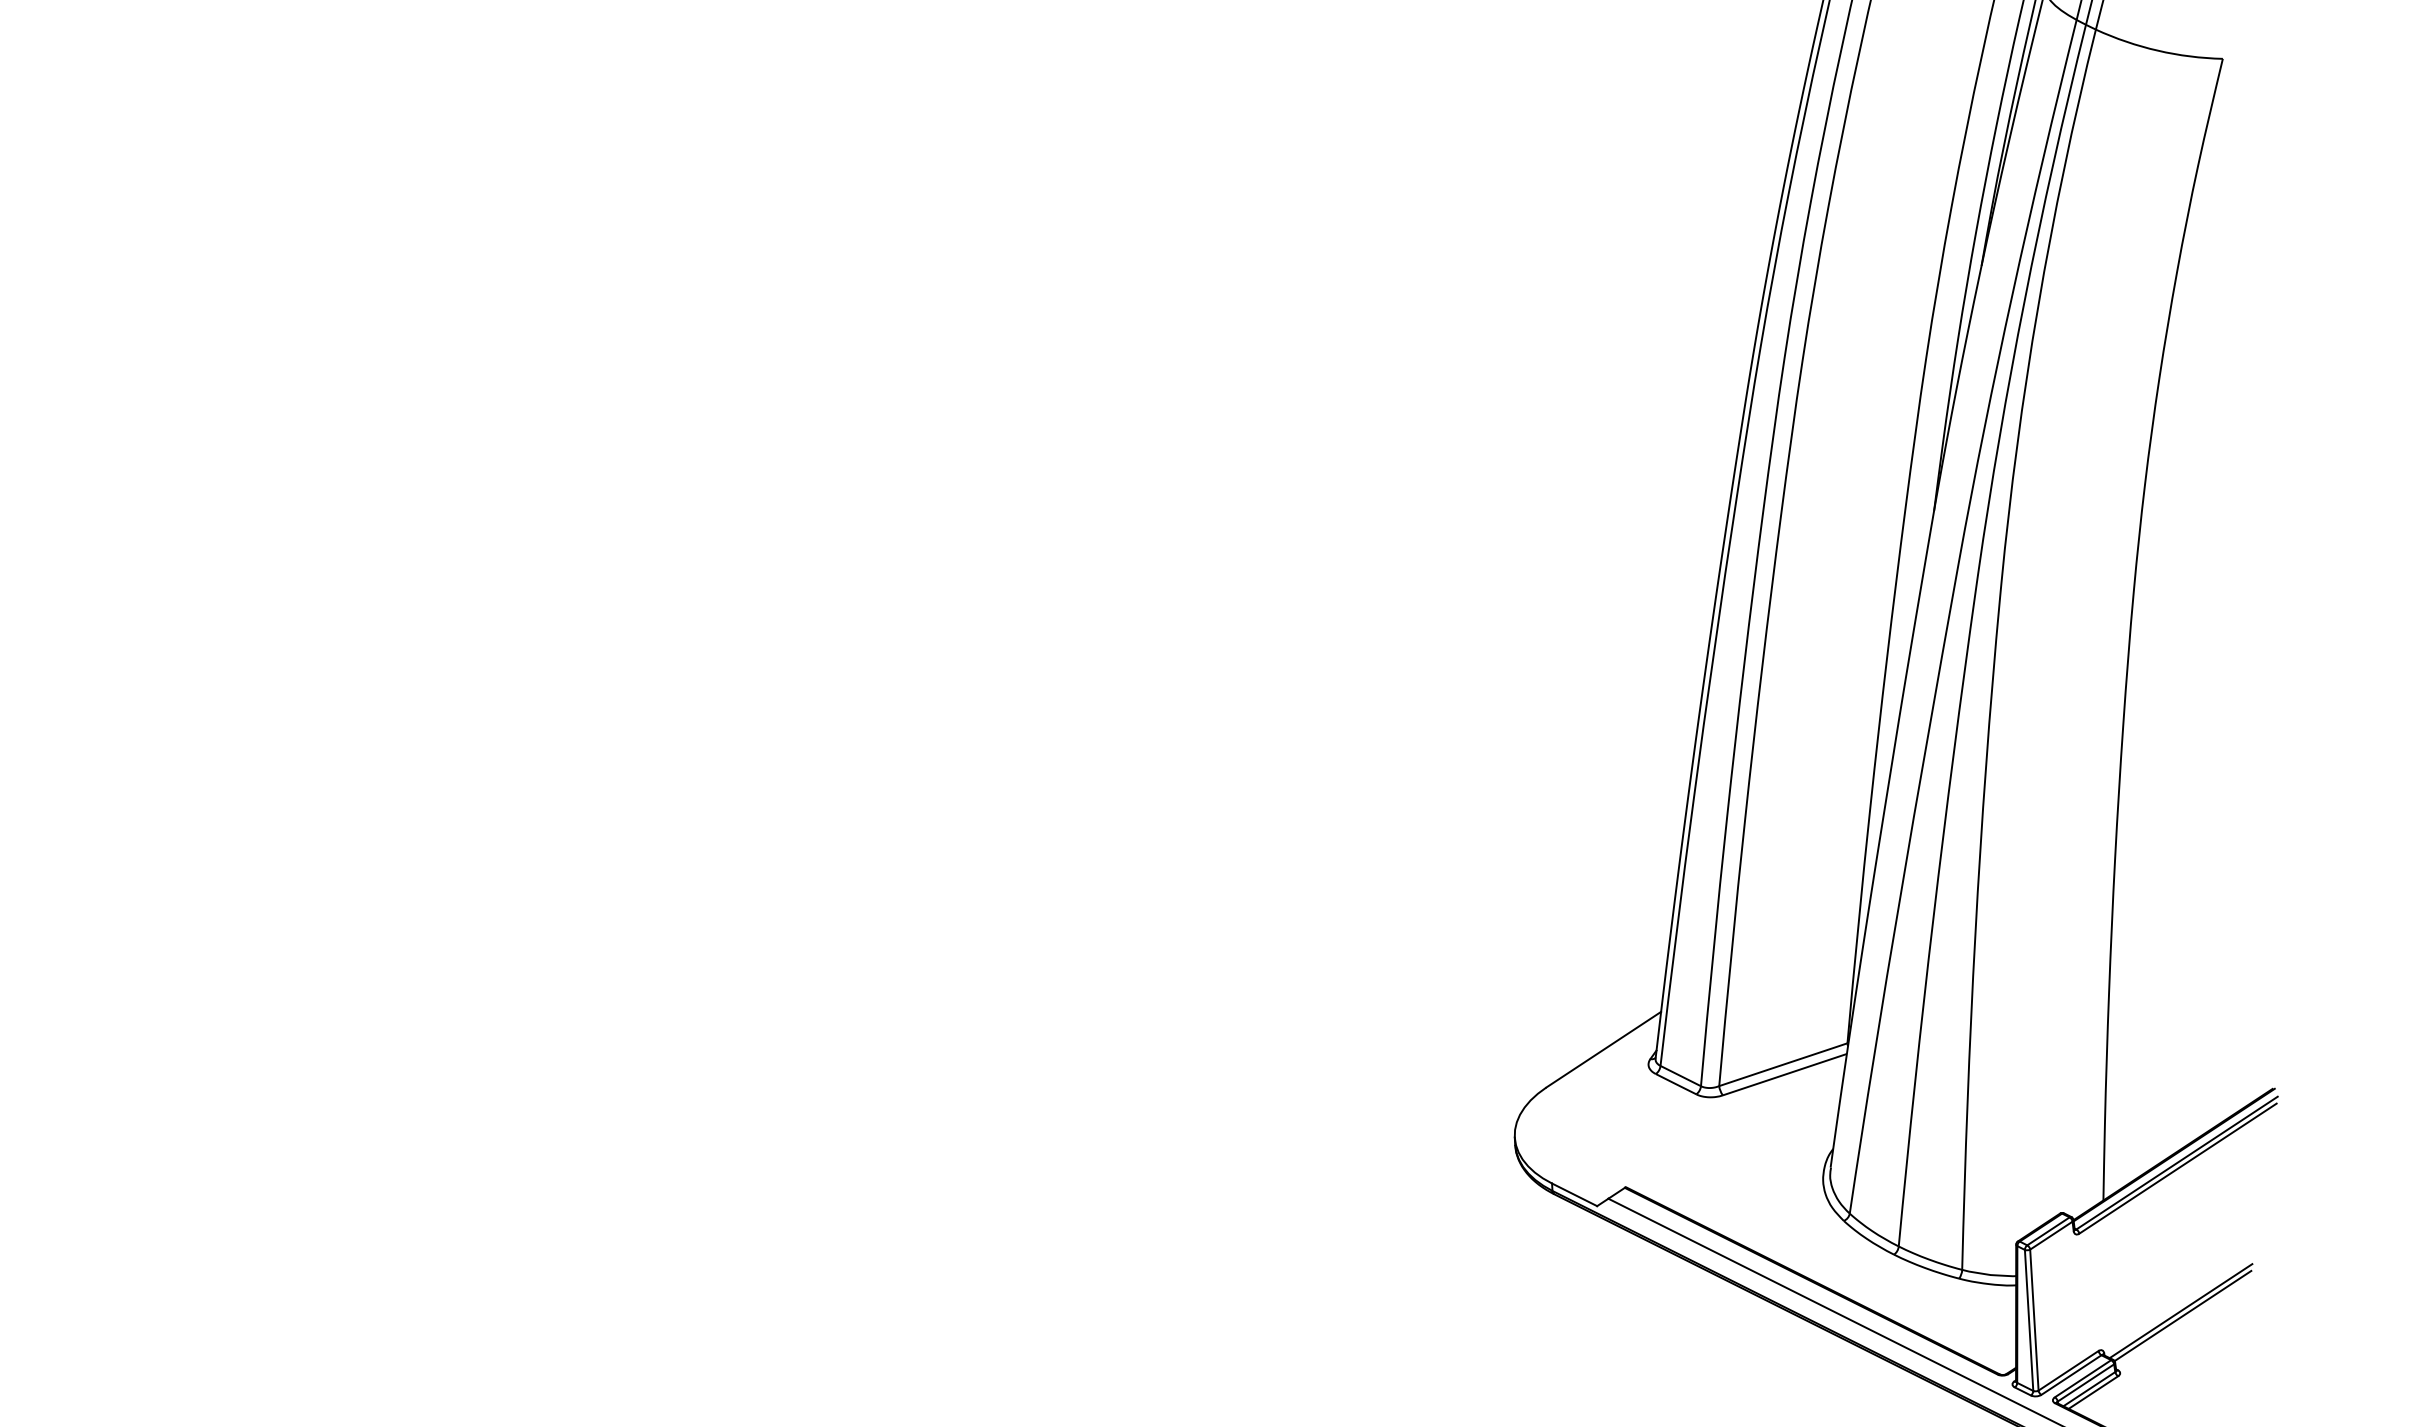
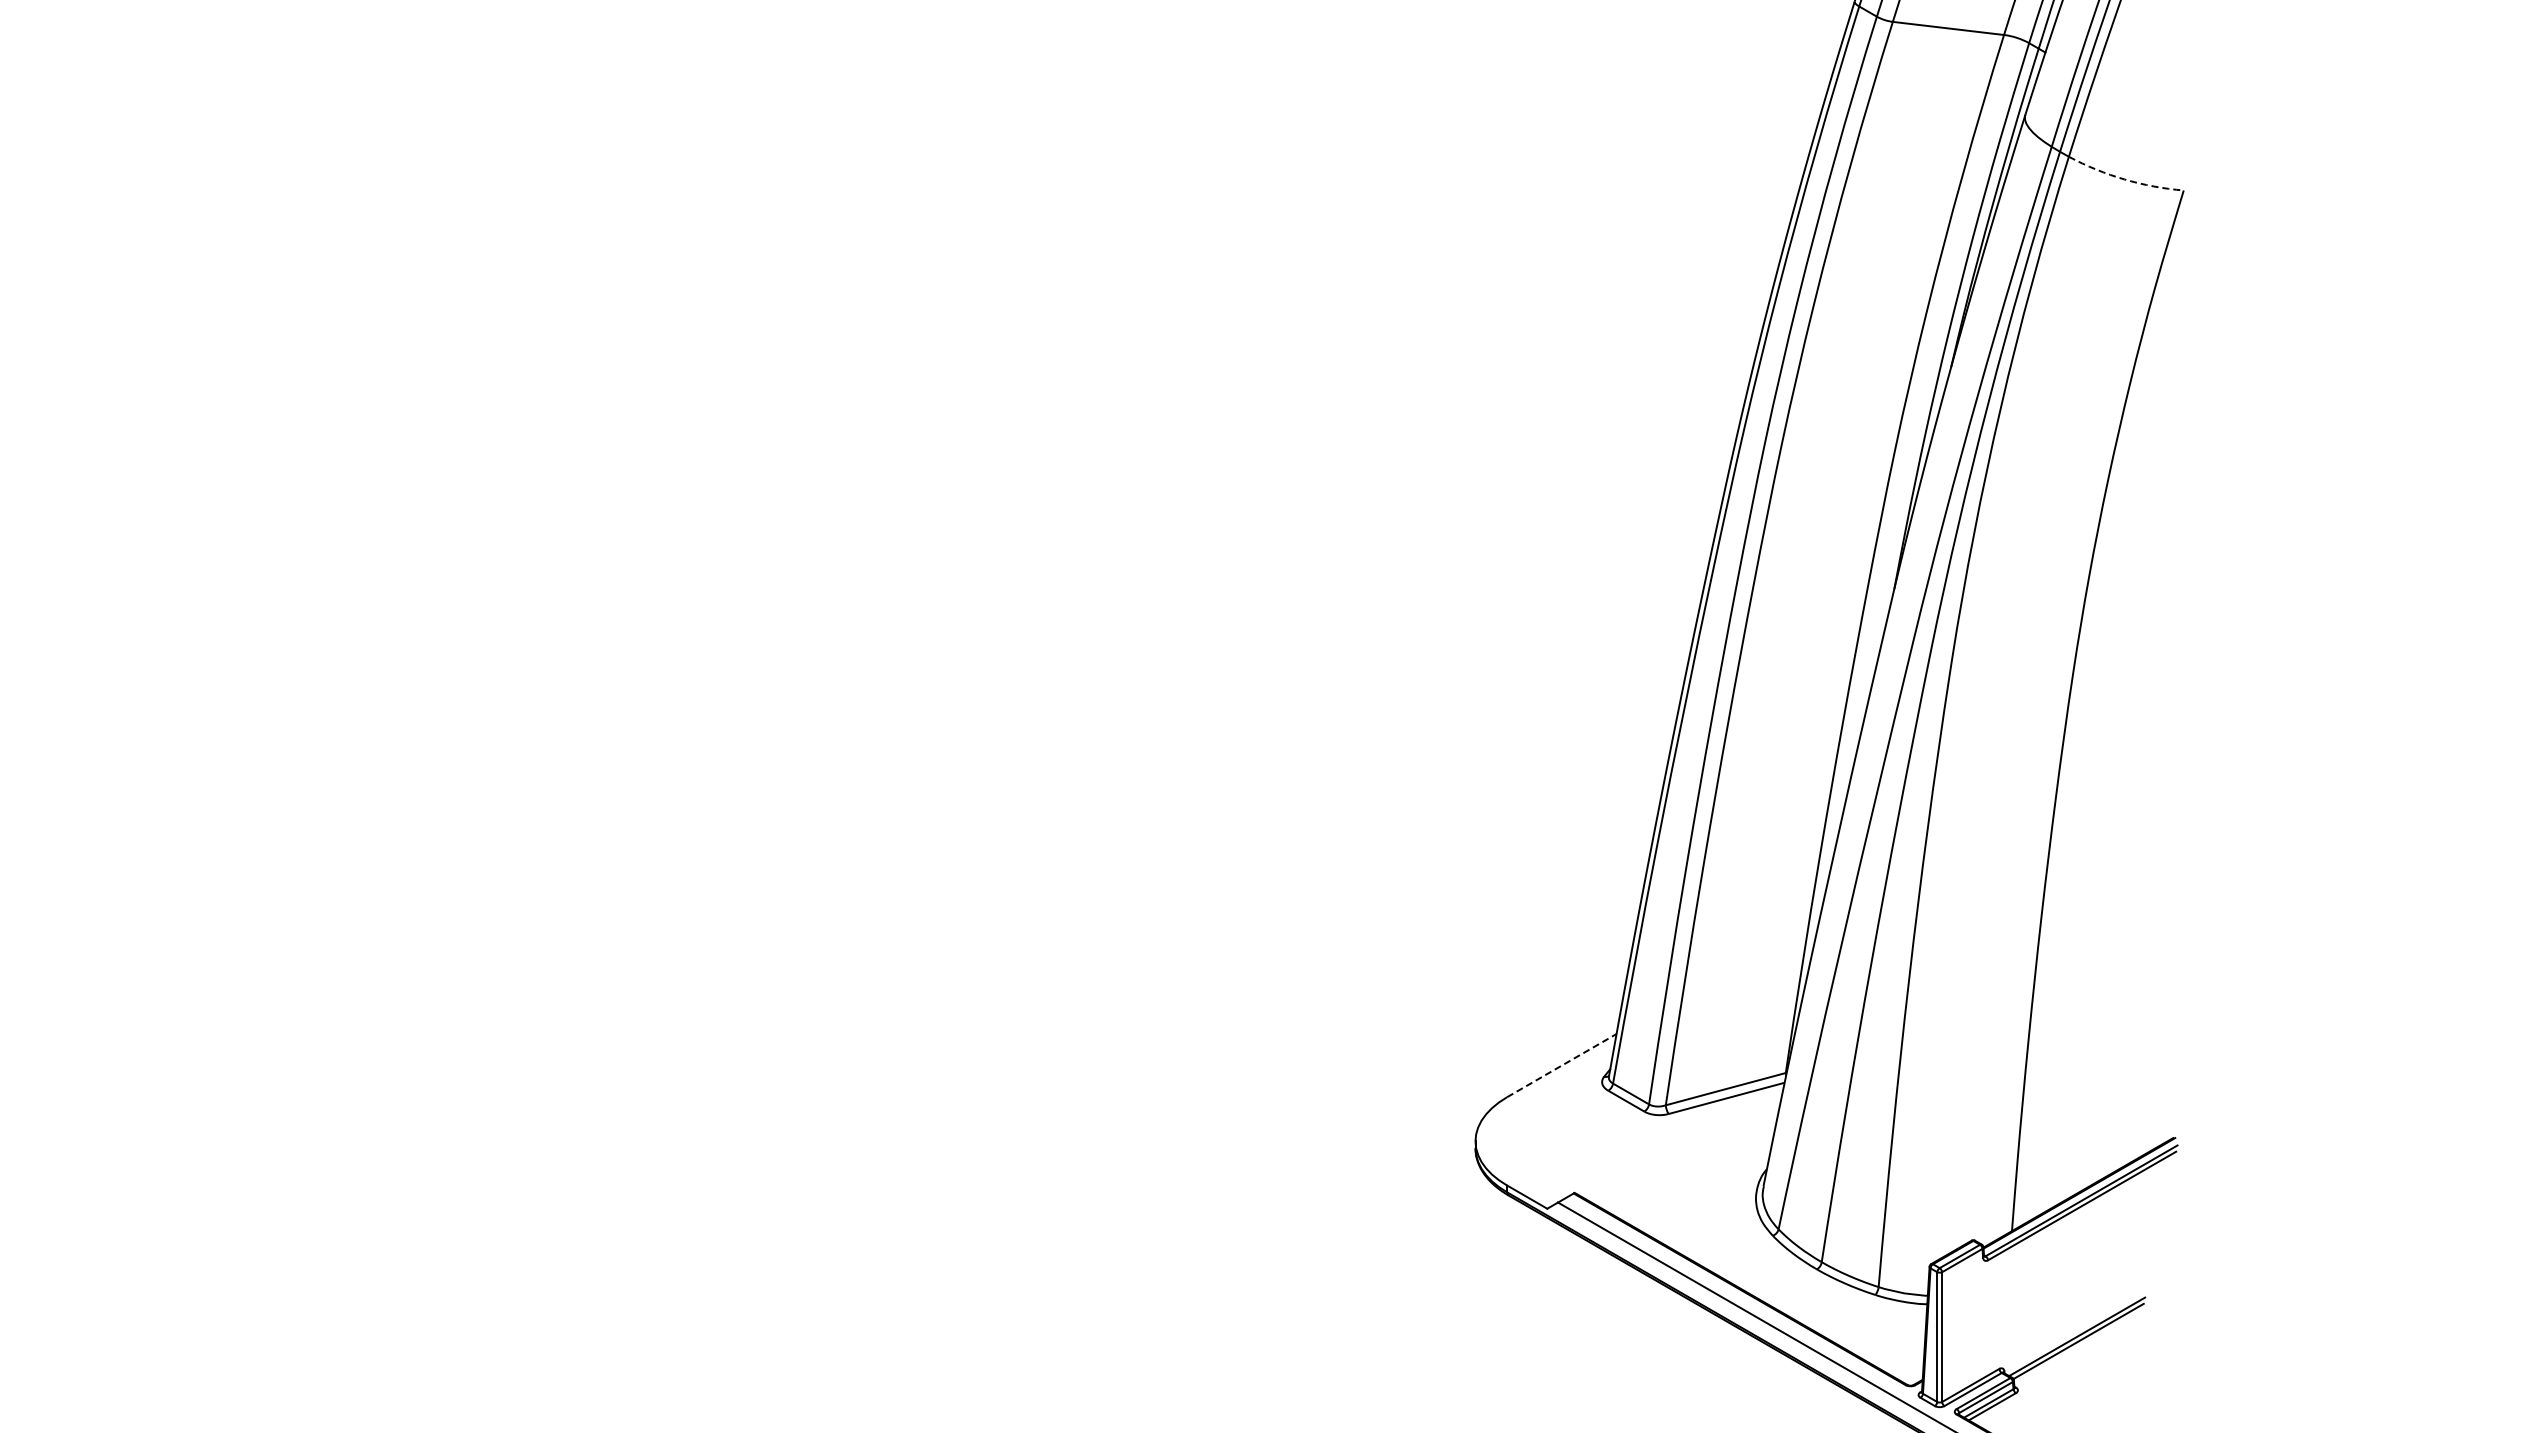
arc: (2157, 50) -> (2124, 179), solid -> dashed
line: (1604, 1049) -> (1562, 1065), solid -> dashed

